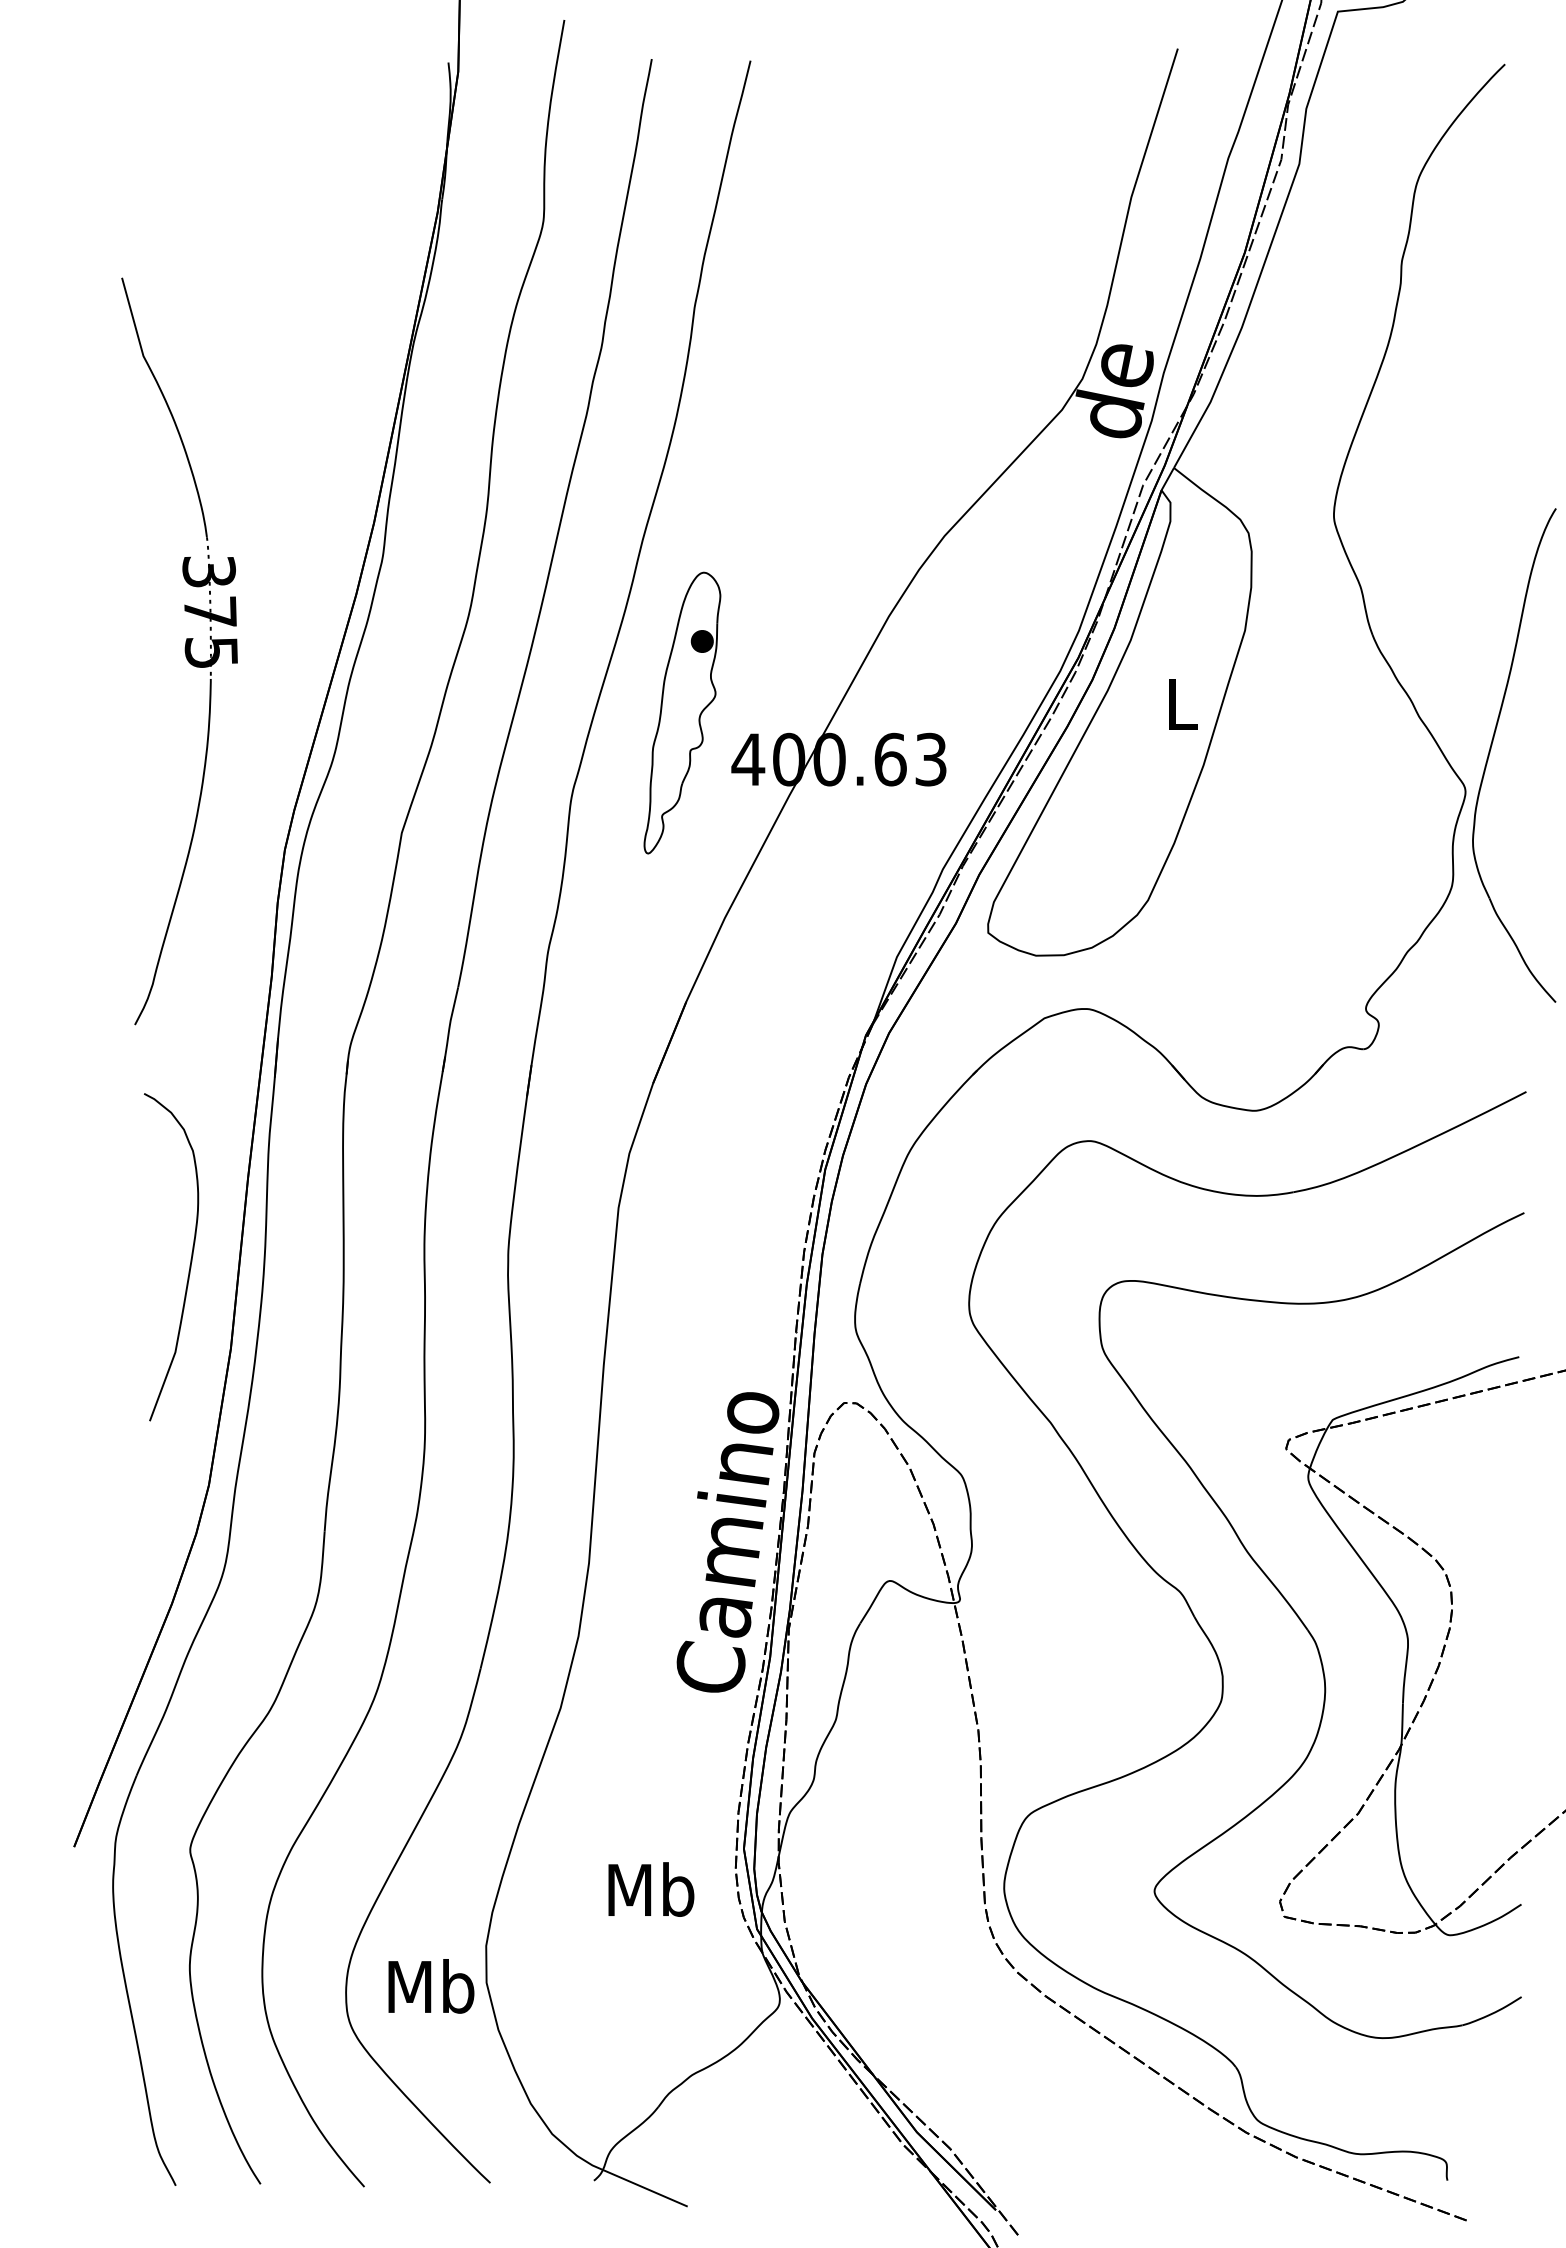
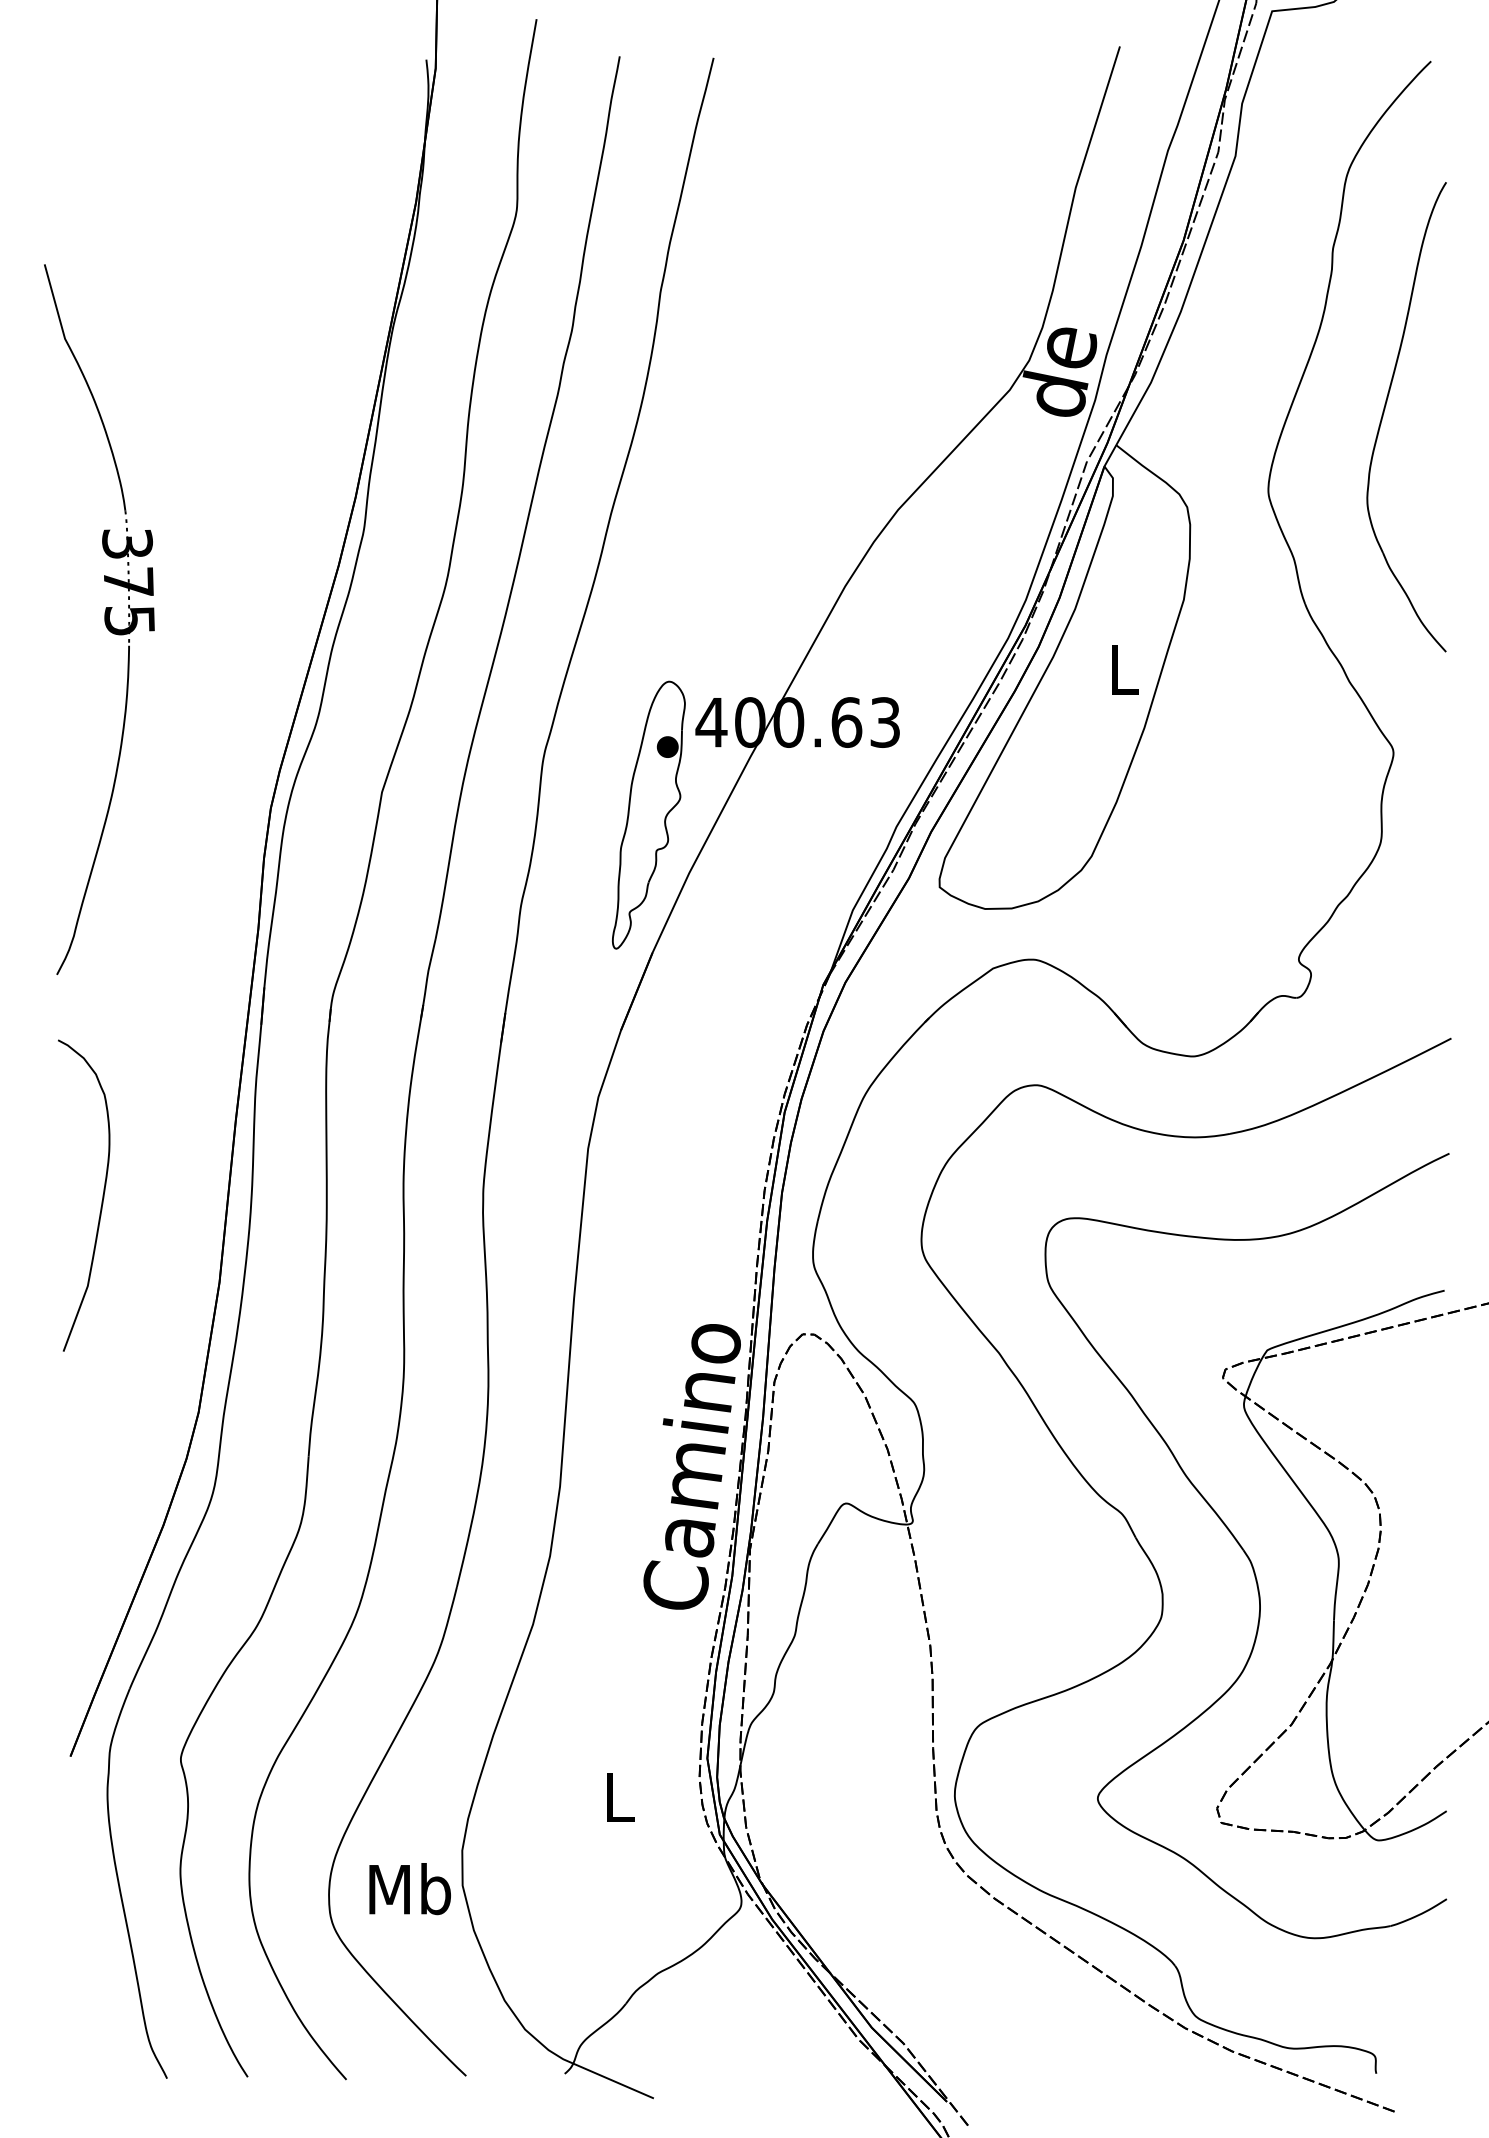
part: (179, 651) -> (99, 619), moved
part: (682, 712) -> (648, 814), moved
part: (1491, 749) -> (1384, 411), moved
curve: (190, 1258) -> (102, 1196), moved
text: (651, 1889) -> (619, 1796), Mb -> L

